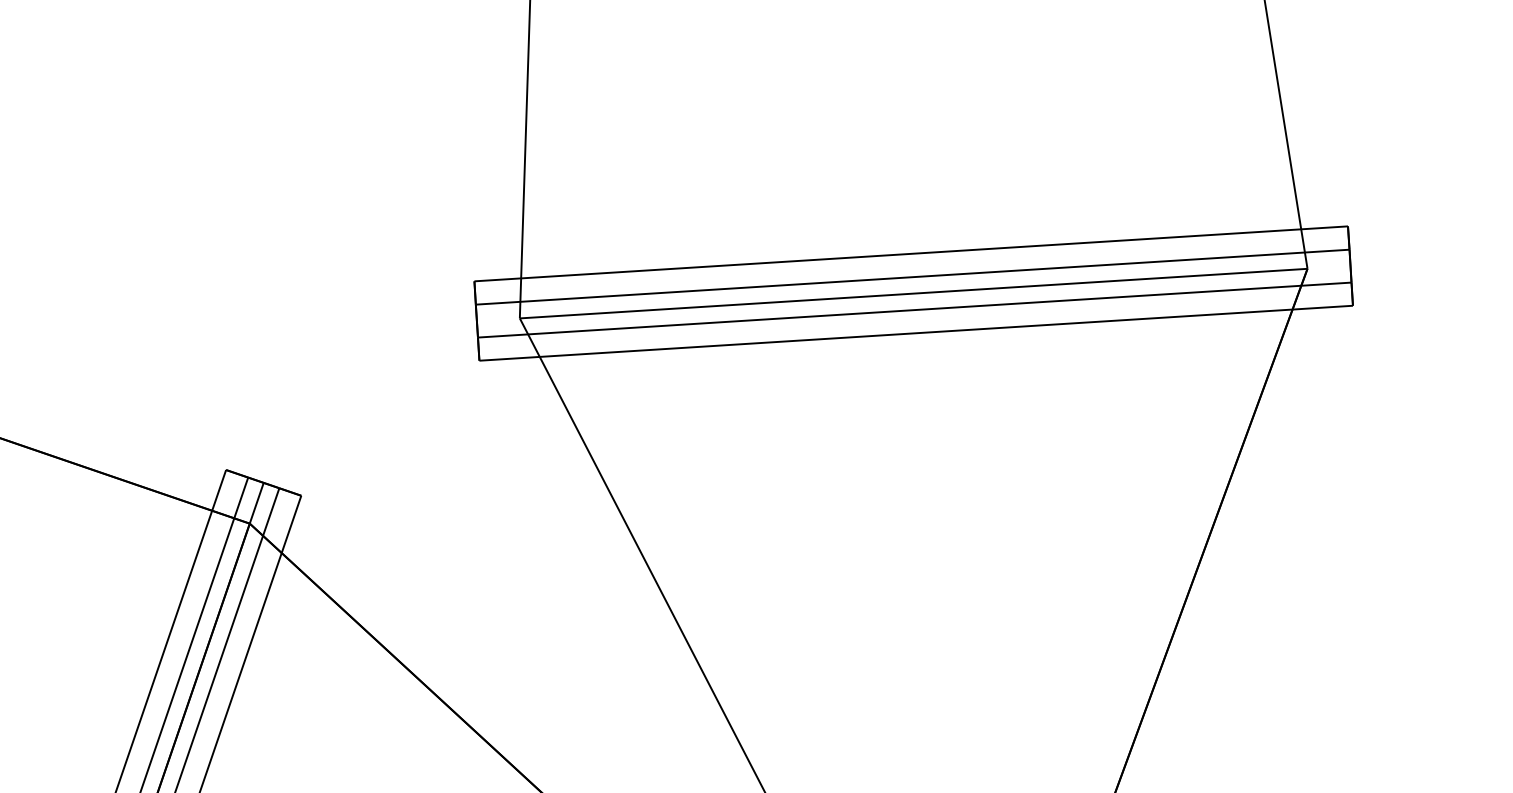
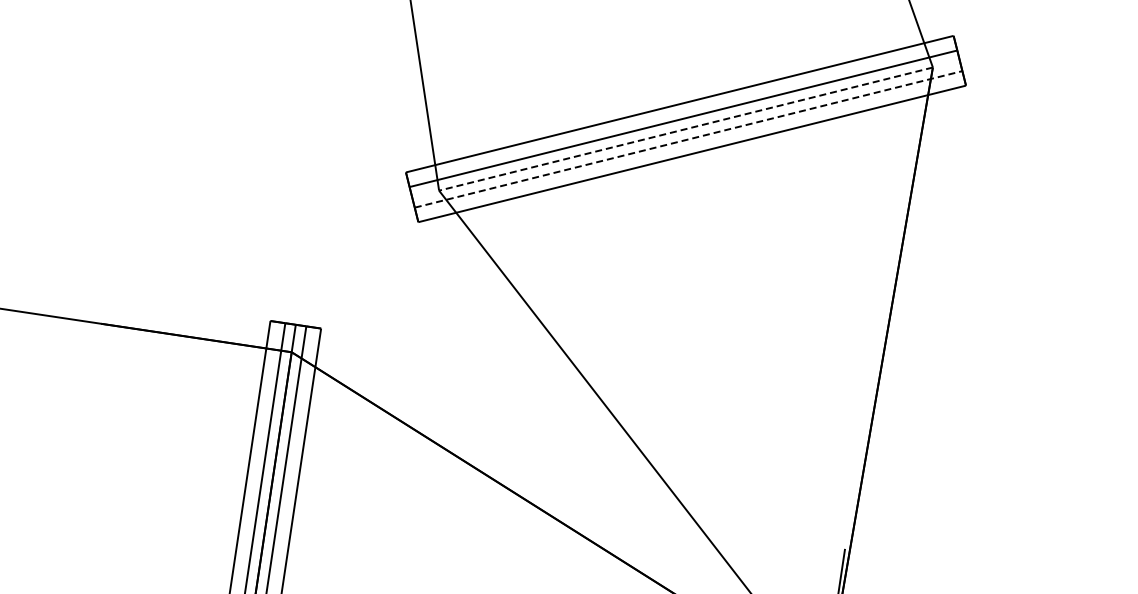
line: (912, 294) -> (685, 129), solid -> dashed
line: (916, 310) -> (689, 139), solid -> dashed

